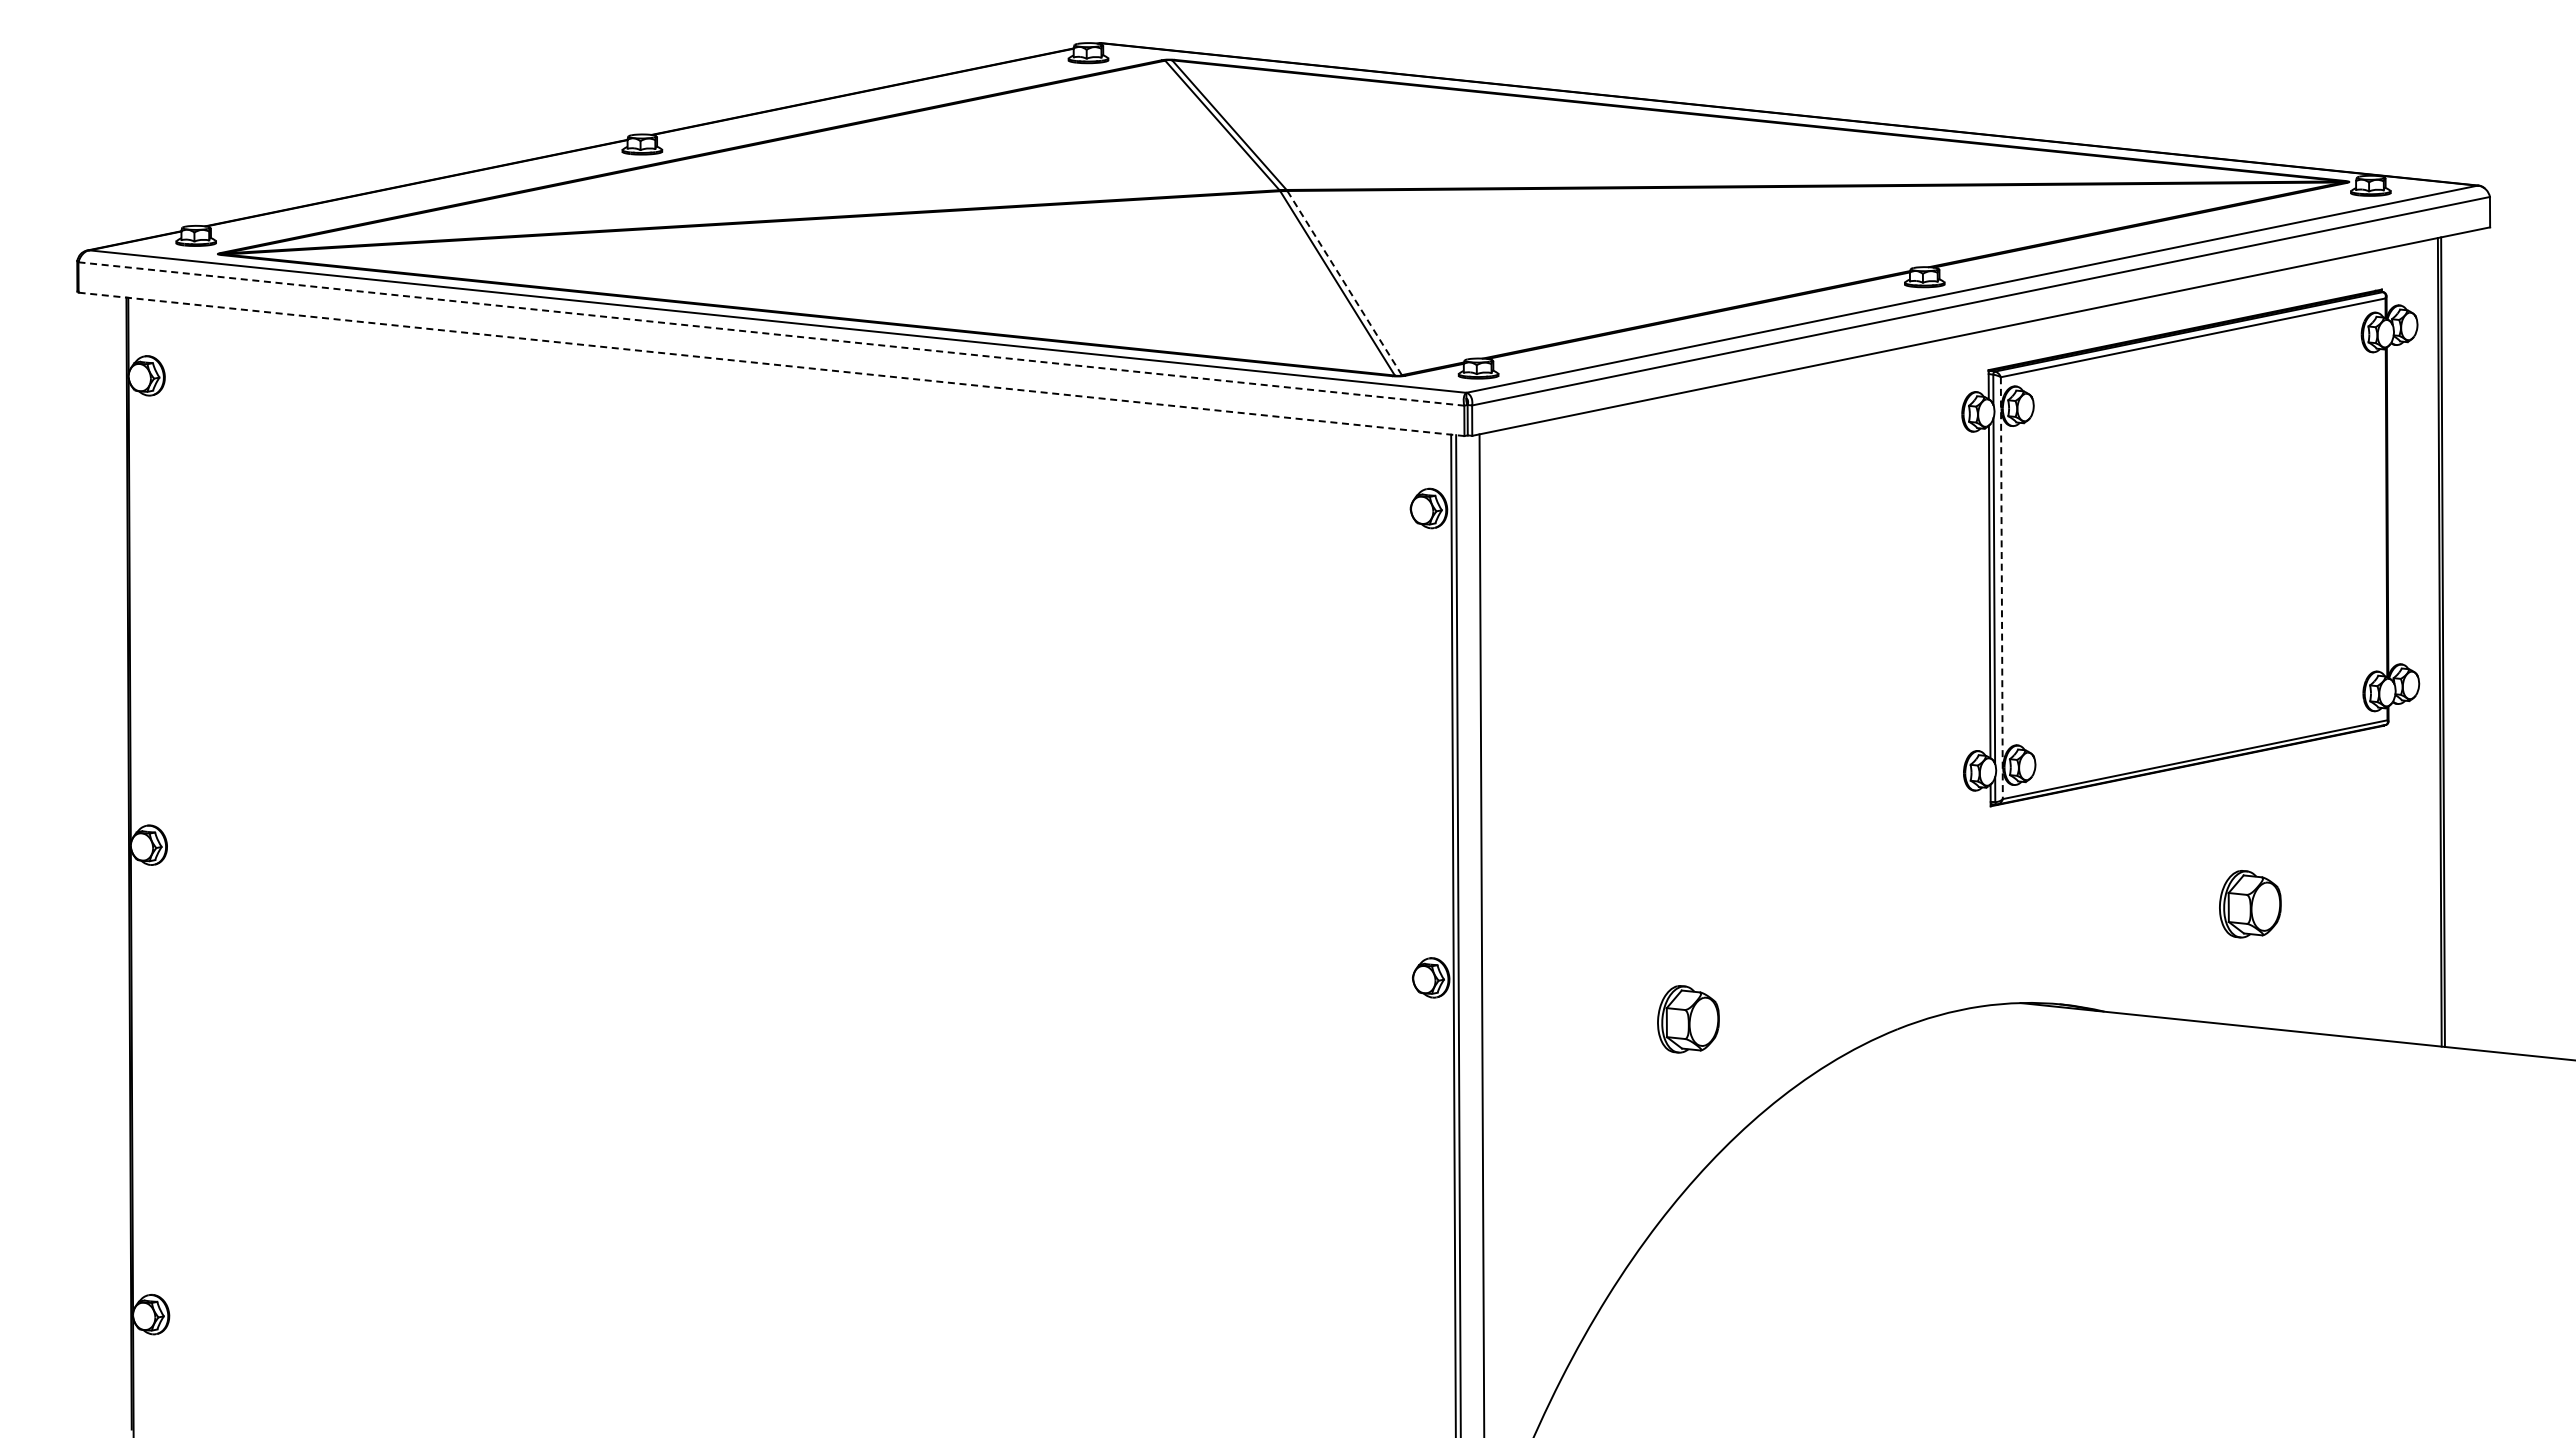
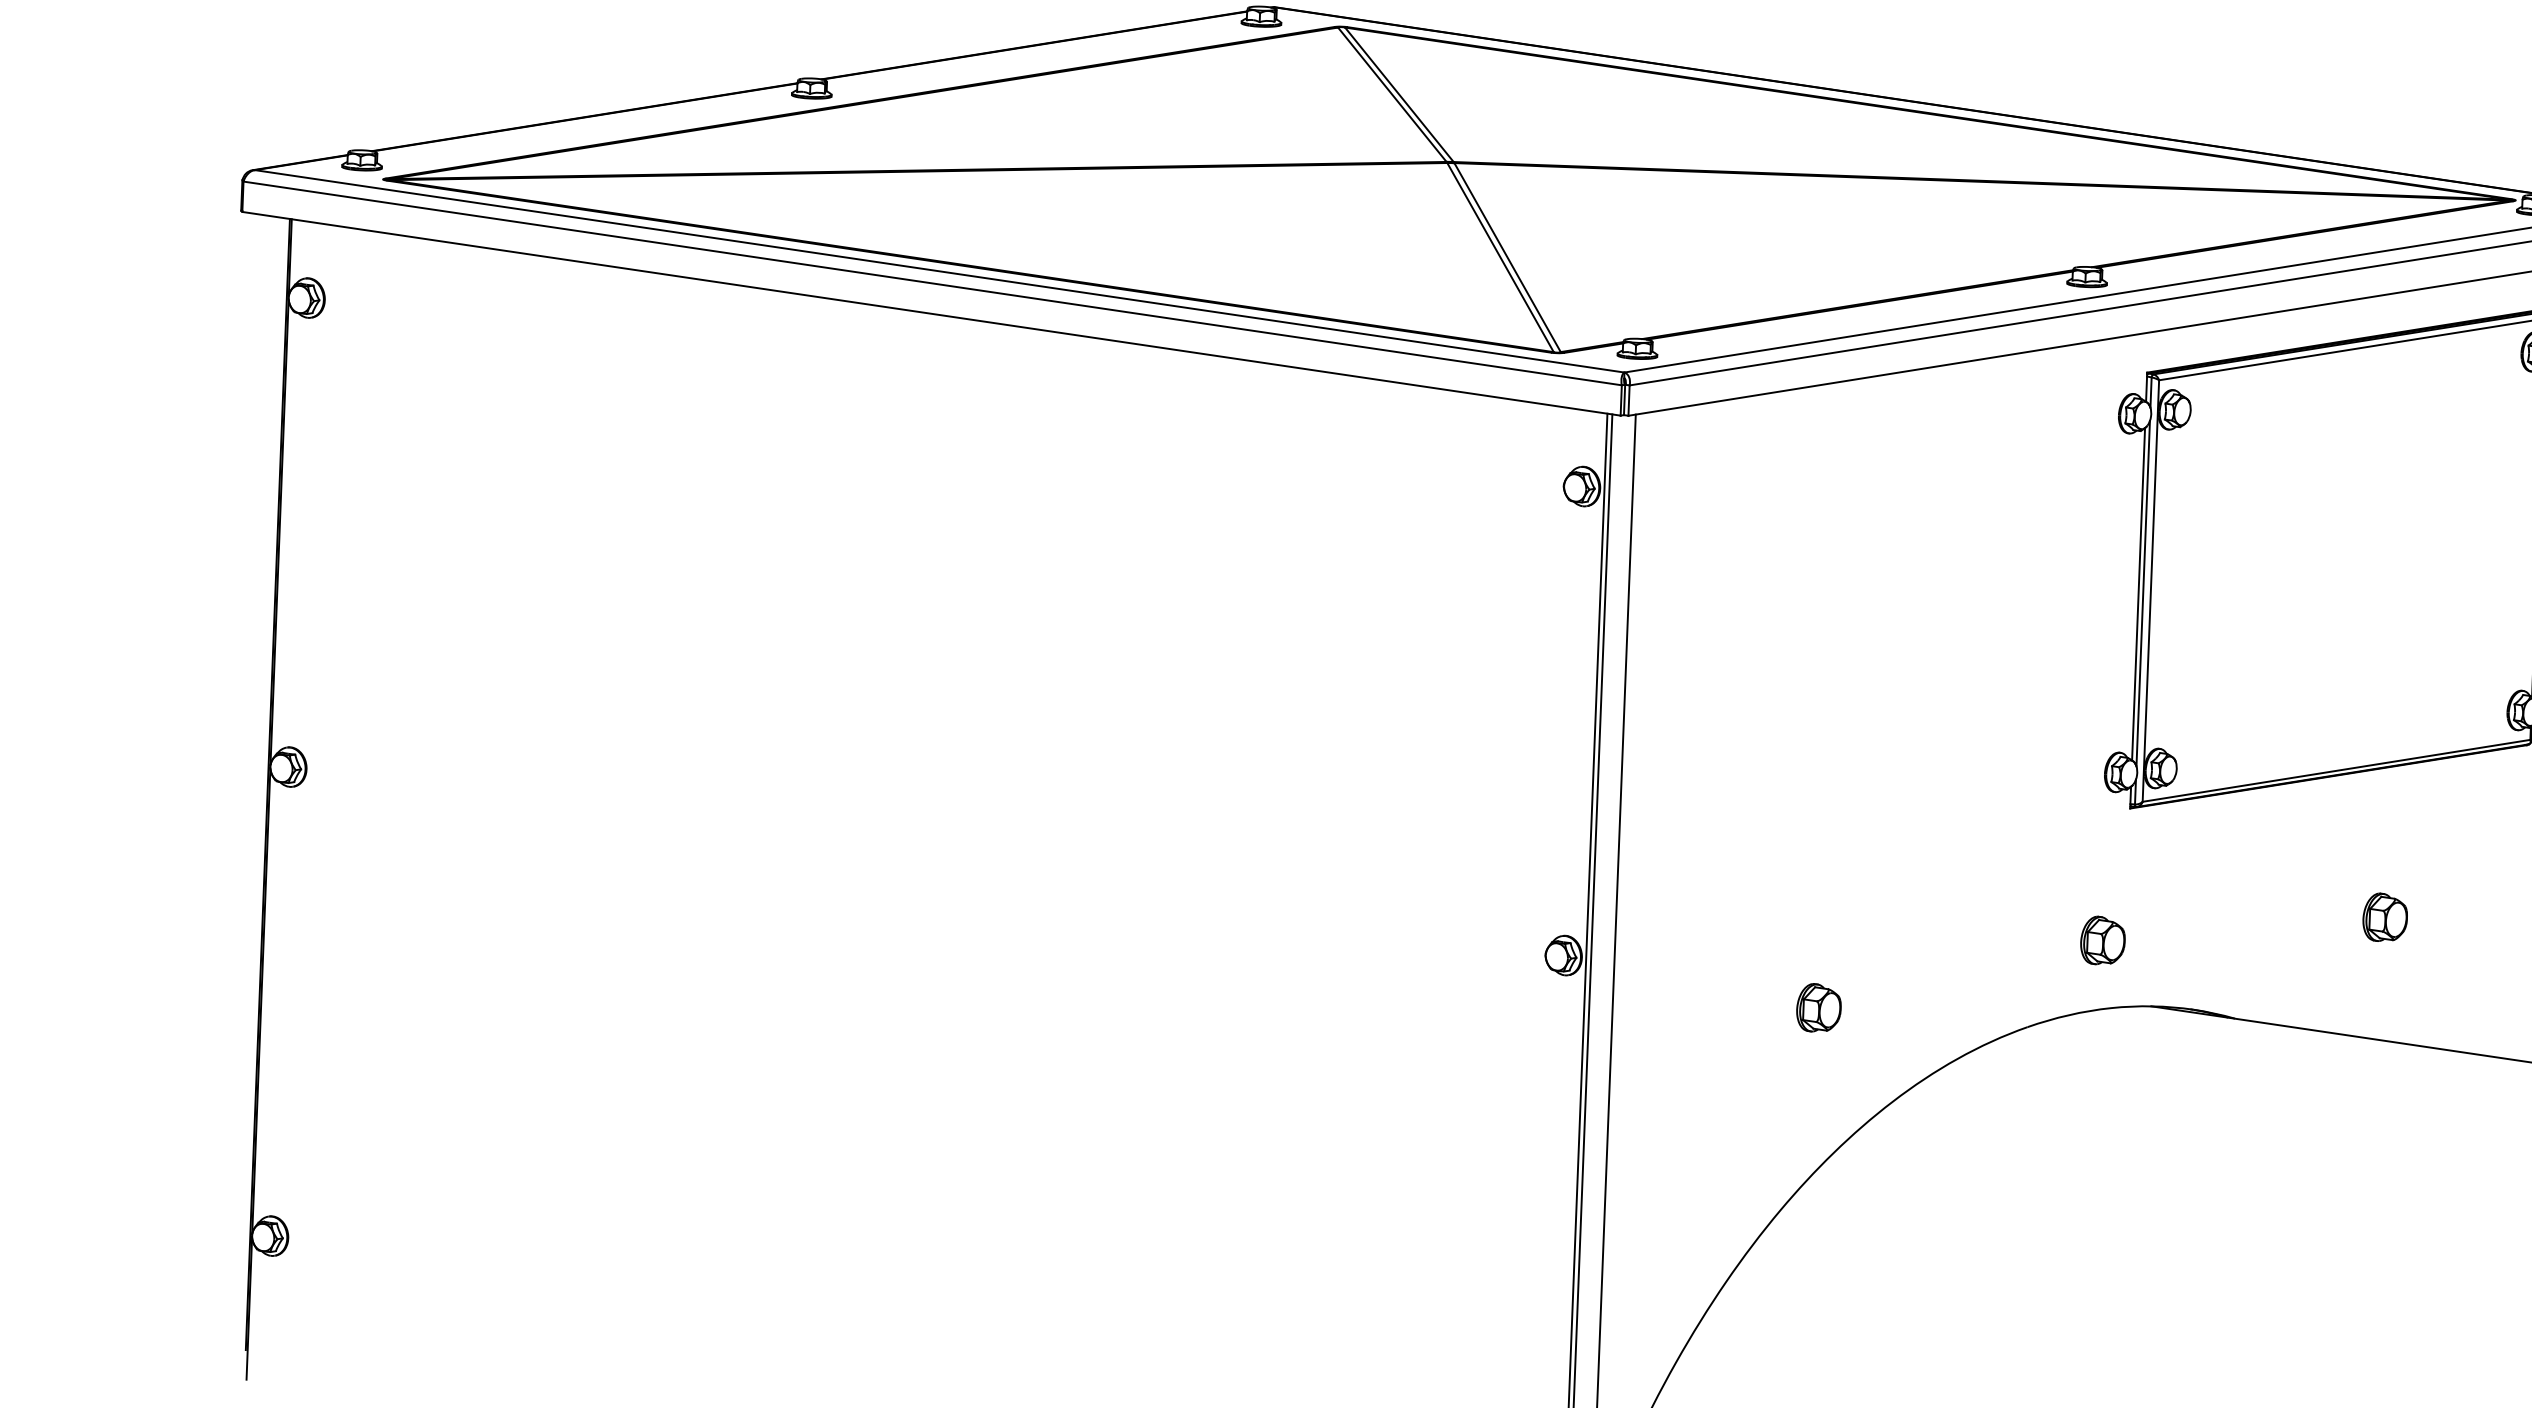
line: (1344, 282) -> (1507, 256), dashed -> solid
line: (771, 334) -> (932, 283), dashed -> solid
line: (771, 364) -> (931, 313), dashed -> solid
line: (2001, 588) -> (2150, 591), dashed -> solid
part: (2249, 903) -> (2384, 916), size x0.71
part: (1968, 939) -> (2102, 940), added
part: (1688, 1018) -> (1819, 1007), size x0.71

